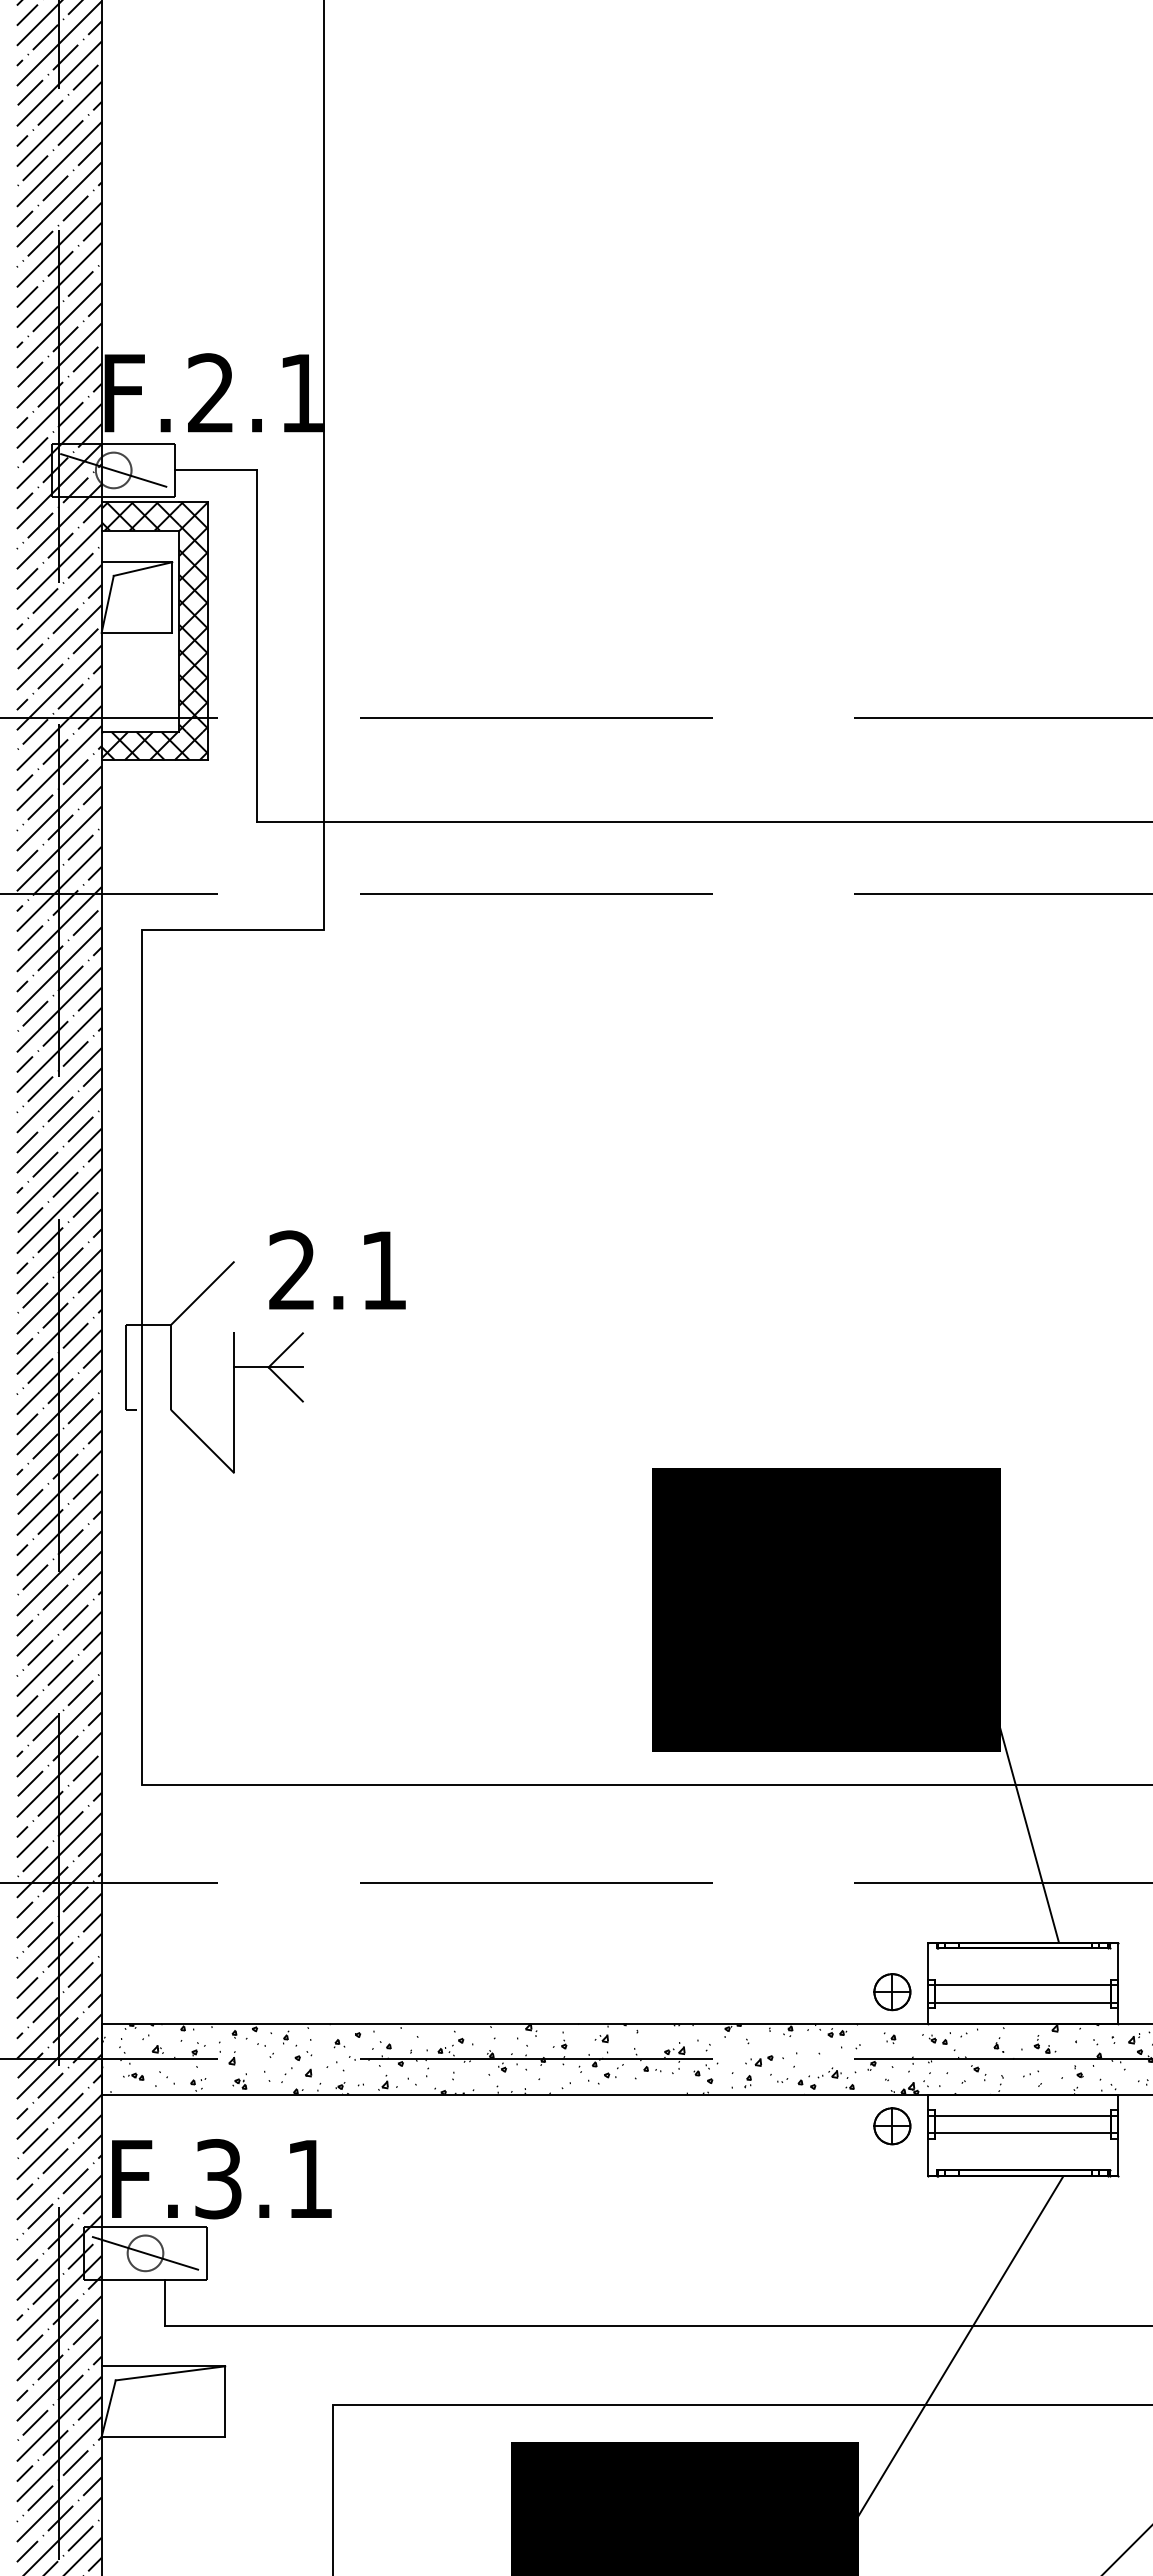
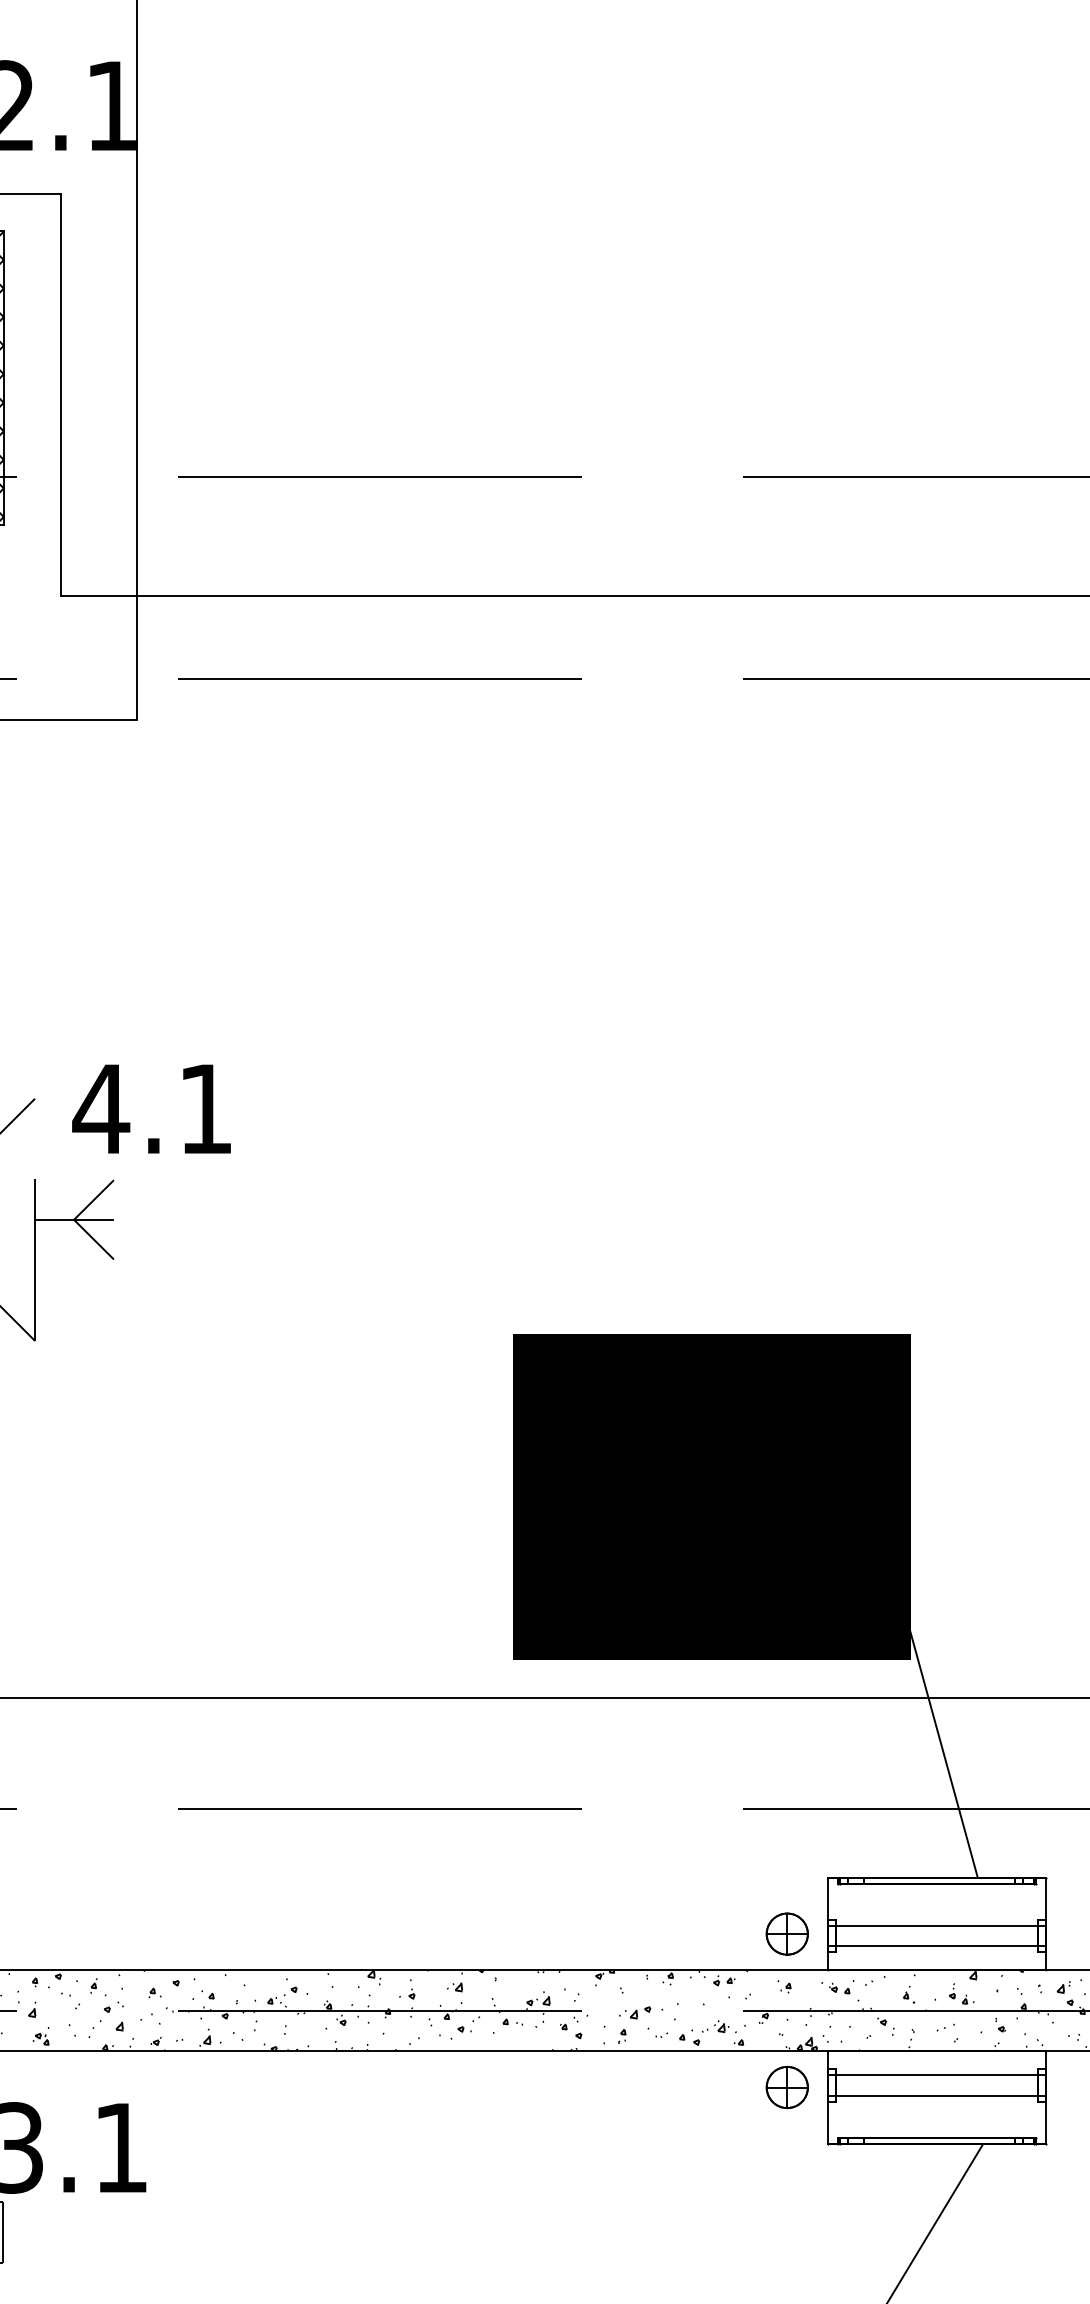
text: (292, 1269) -> (101, 1107), 2.1 -> 4.1

